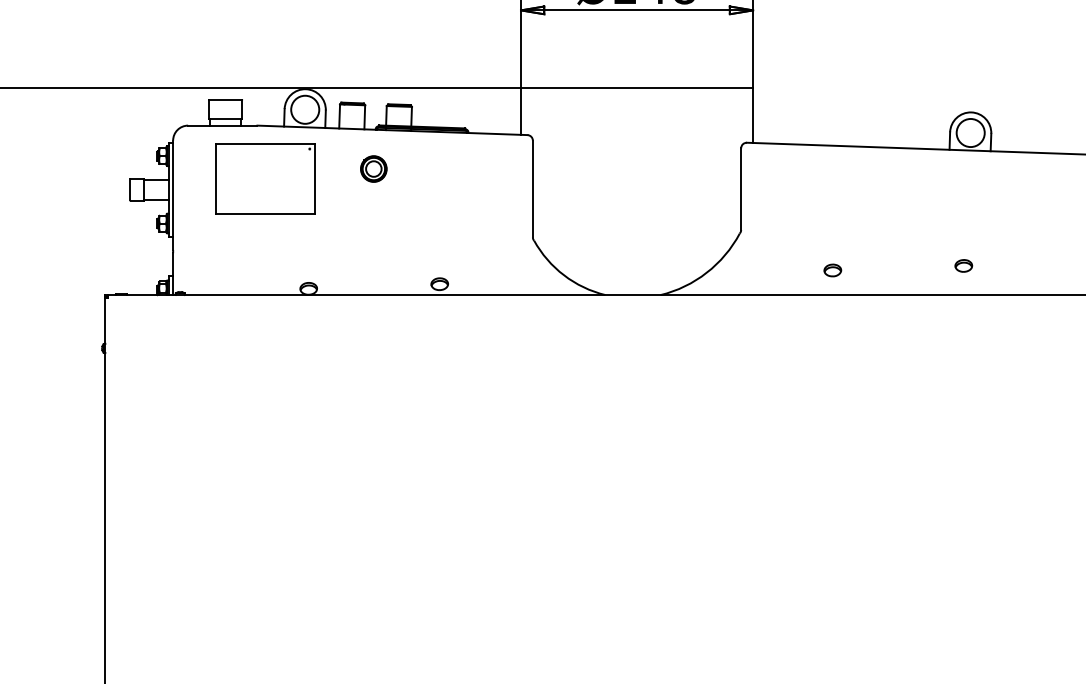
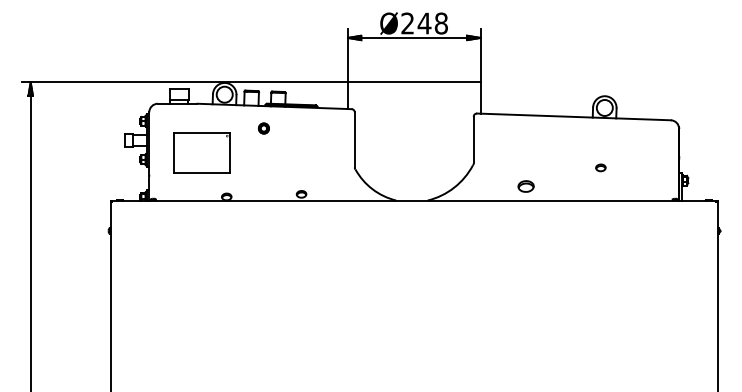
part: (373, 168) -> (263, 128), size x0.7
part: (264, 177) -> (201, 152), moved
part: (963, 265) -> (600, 167), moved
part: (831, 270) -> (525, 186), size x1.6

